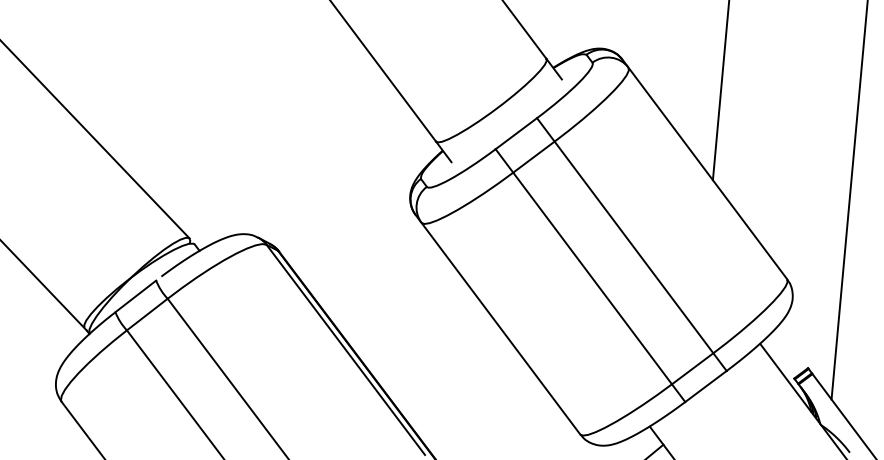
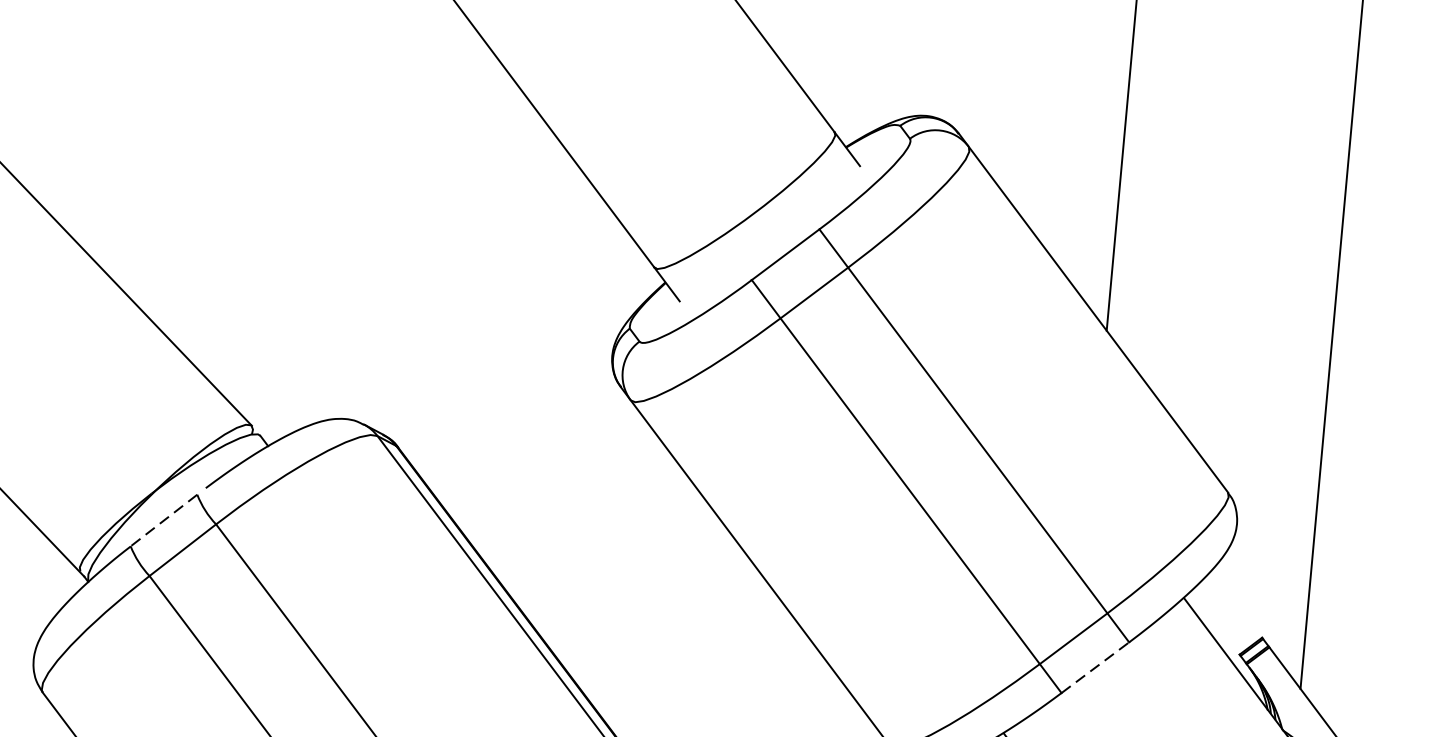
line: (135, 296) -> (163, 520), solid -> dashed
line: (705, 386) -> (1094, 667), solid -> dashed

